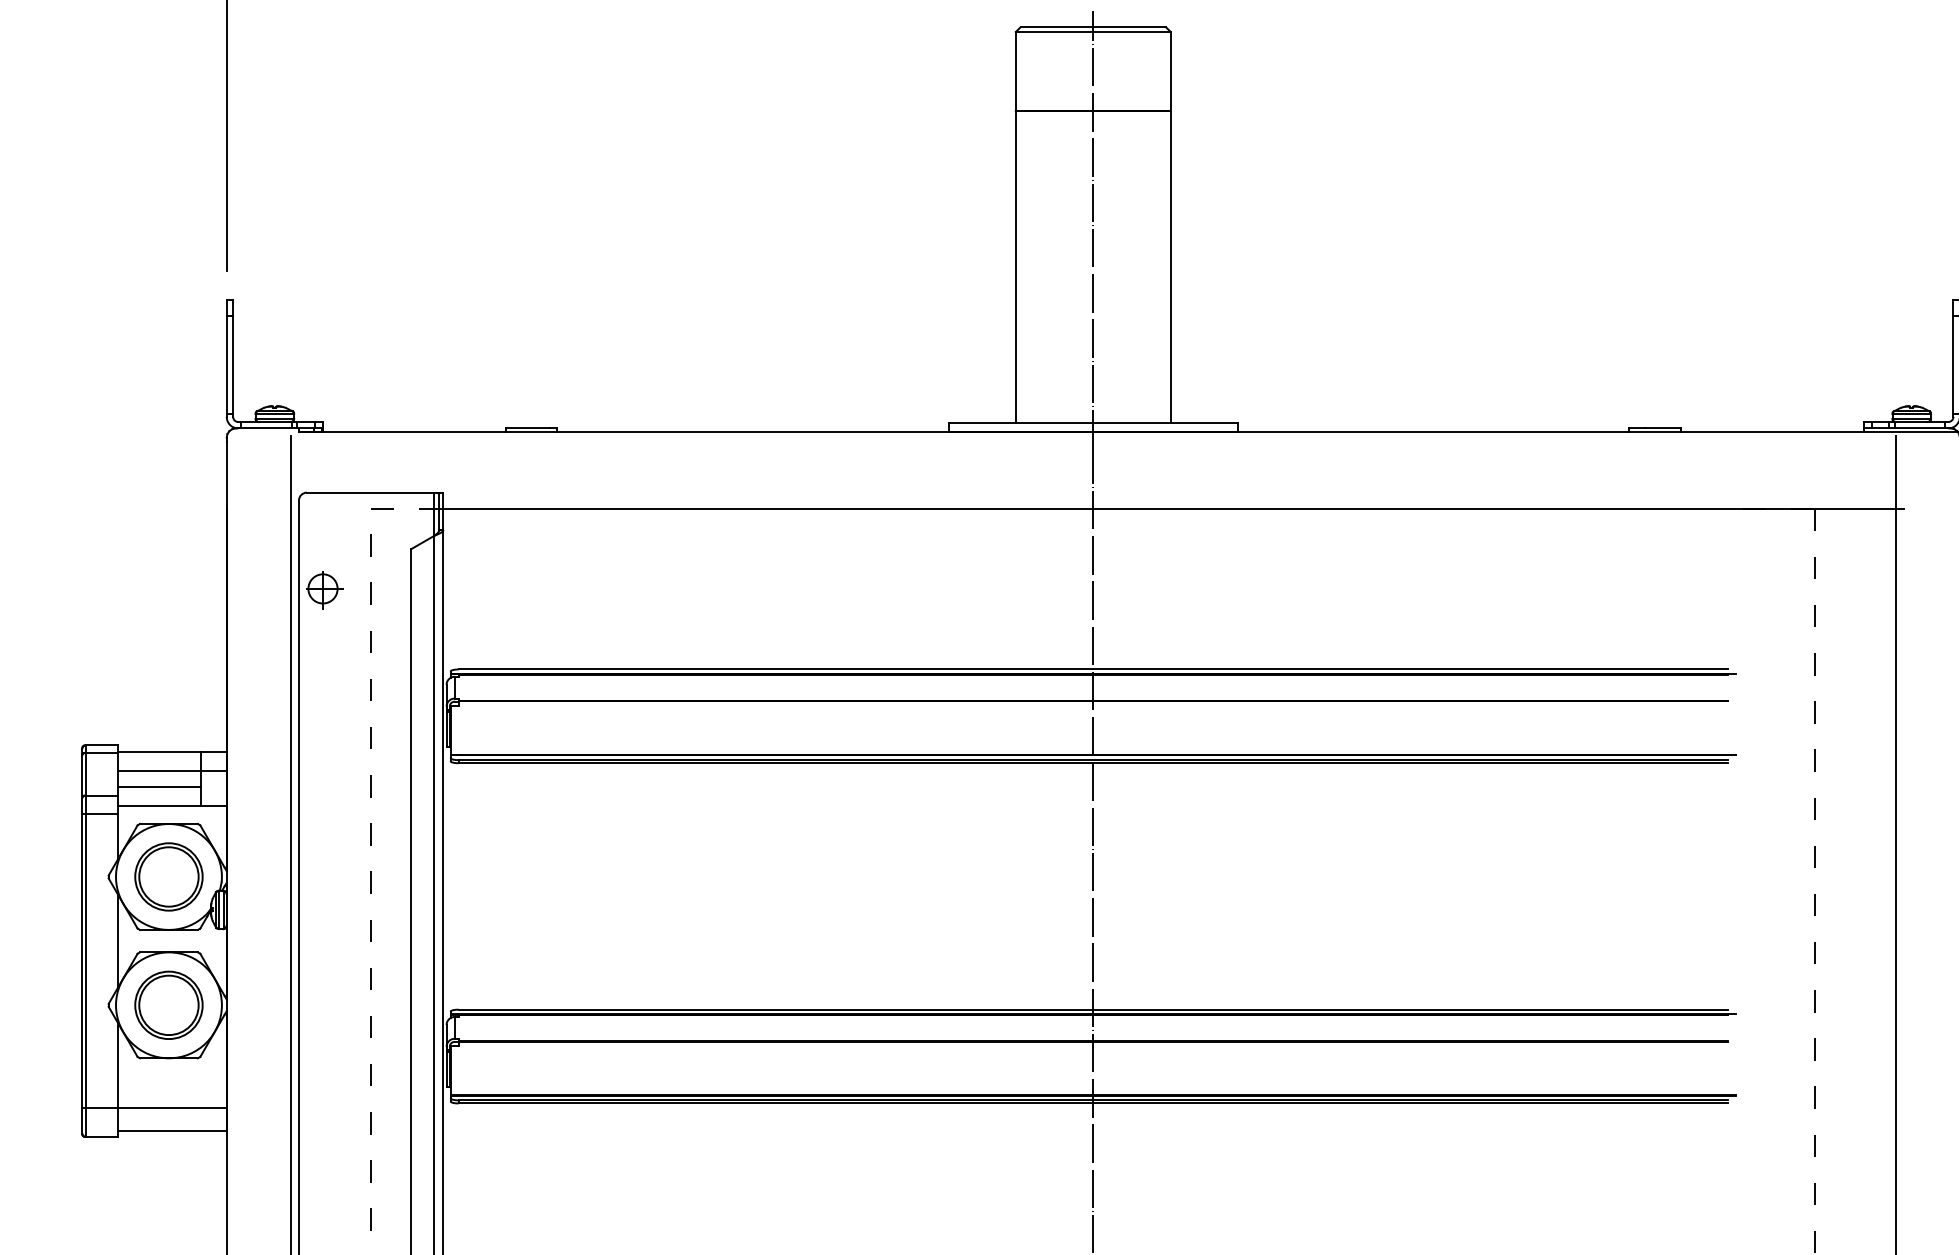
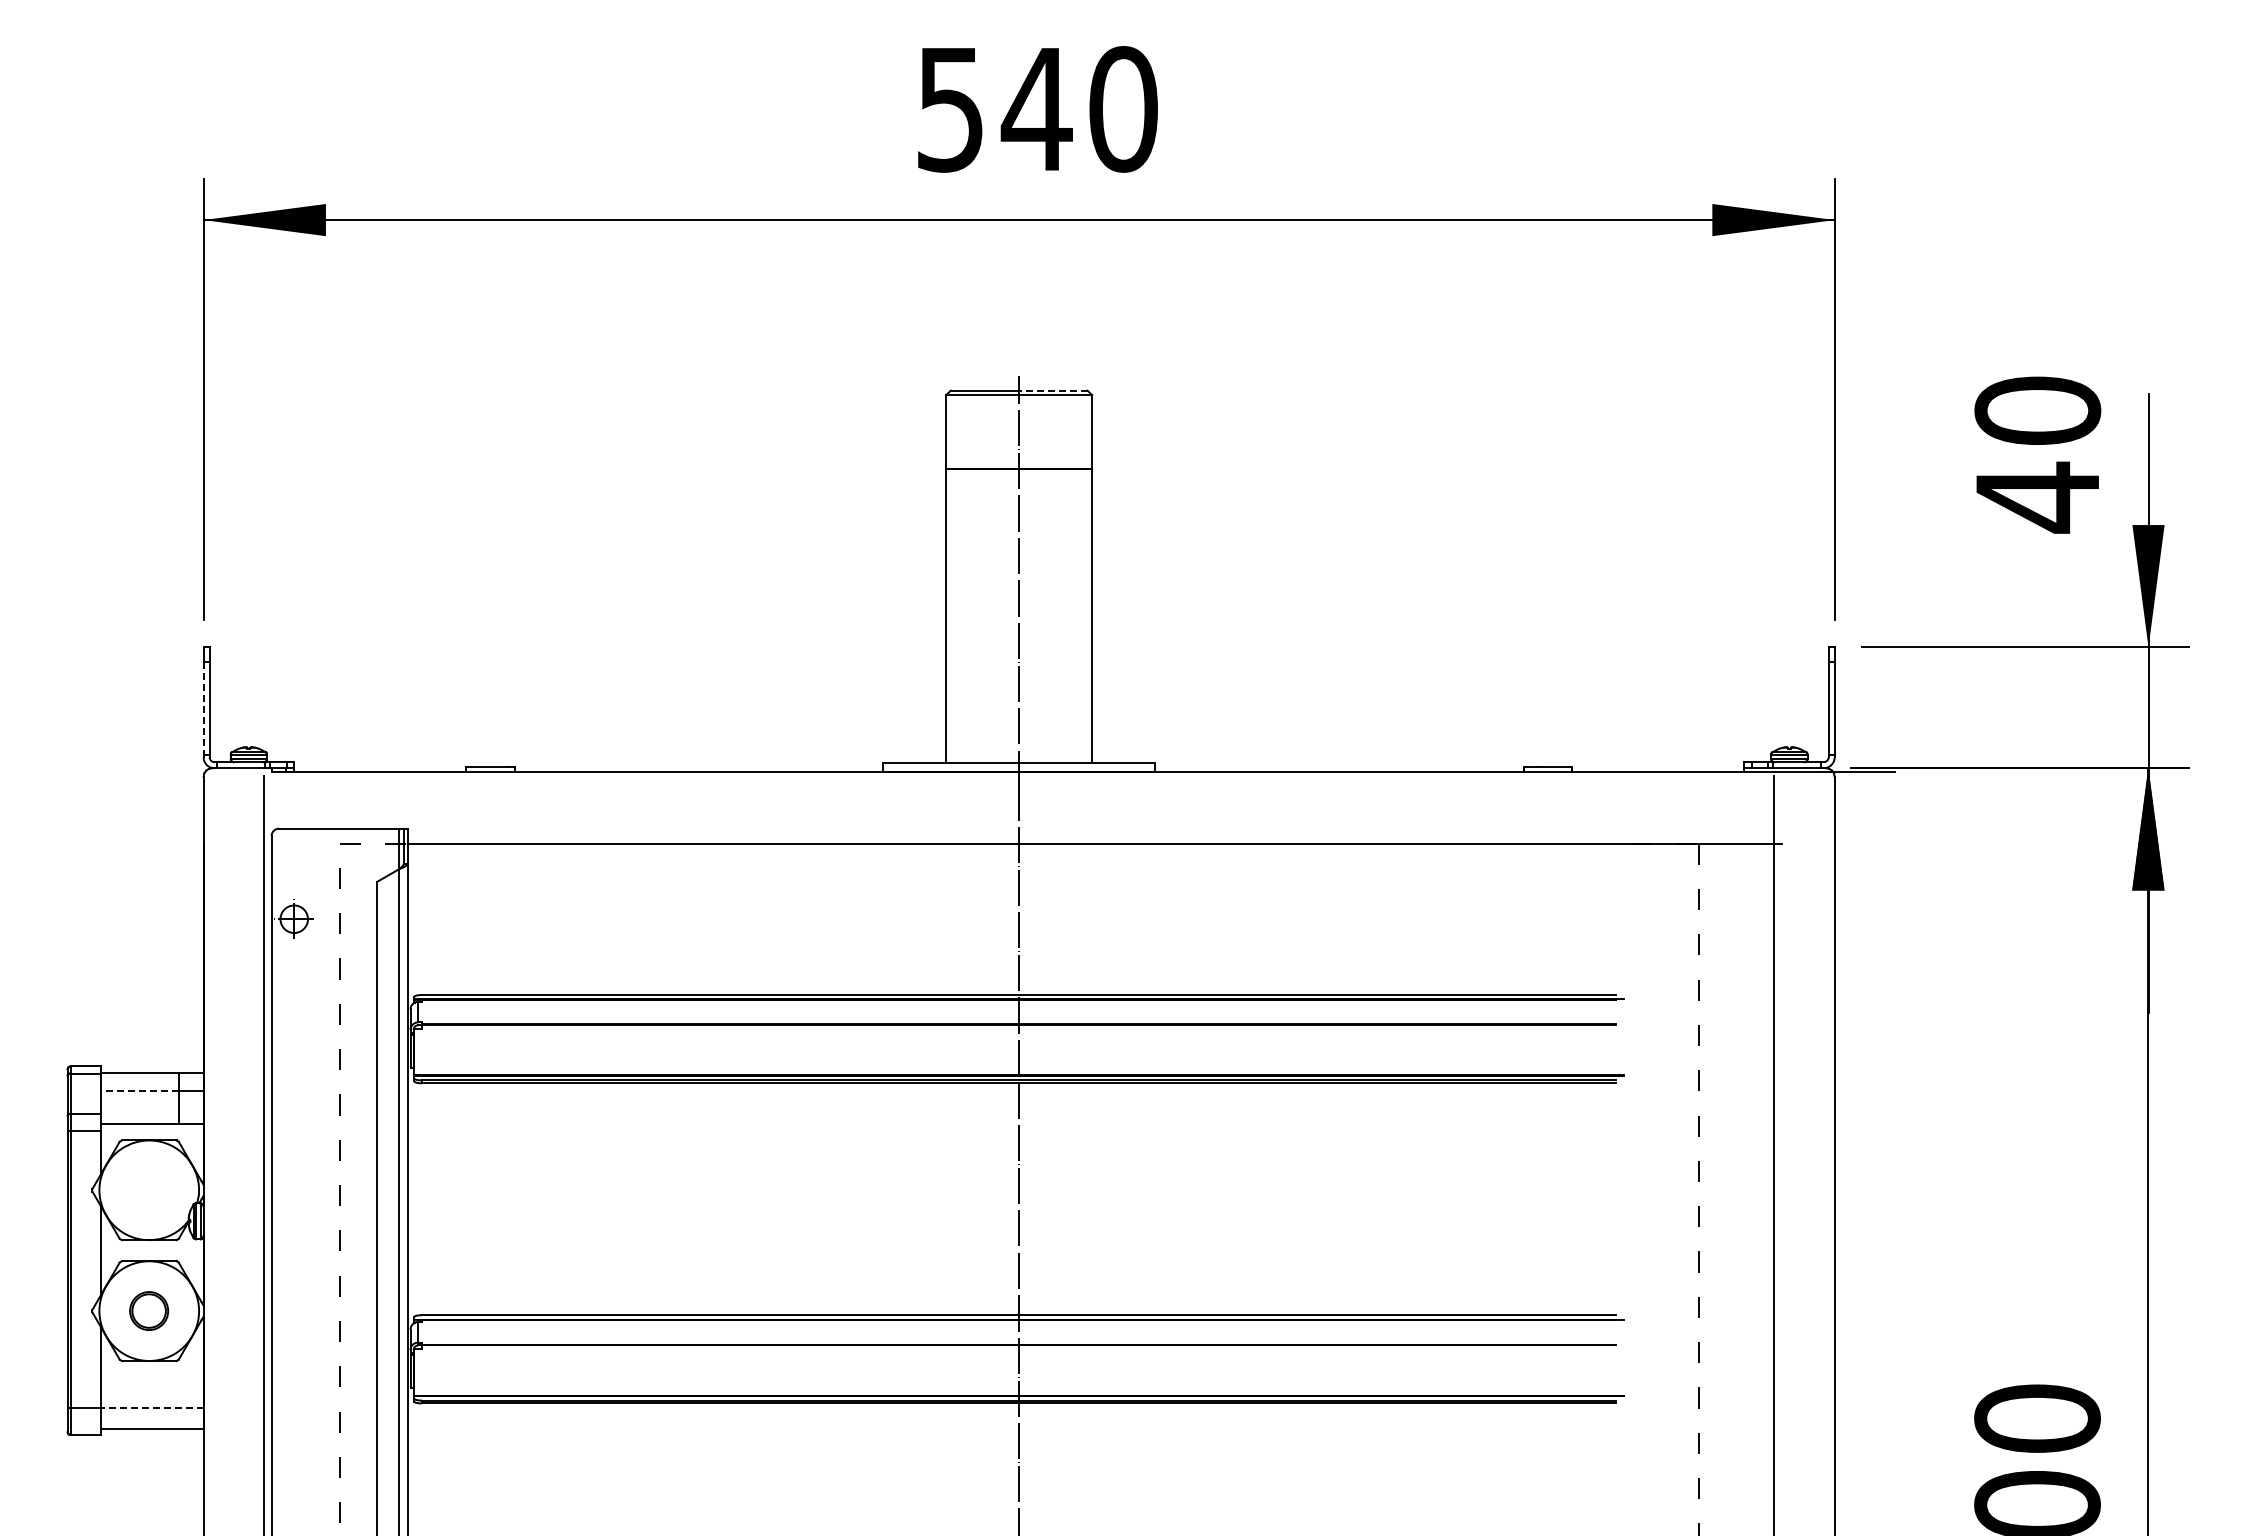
line: (1129, 27) -> (1053, 390), solid -> dashed
line: (226, 366) -> (203, 709), solid -> dashed
line: (158, 770) -> (139, 1090), solid -> dashed
line: (158, 786) -> (139, 1105), removed
part: (168, 876) -> (148, 1189), removed
part: (168, 1004) -> (148, 1310), size x0.6
line: (171, 1107) -> (151, 1407), solid -> dashed

